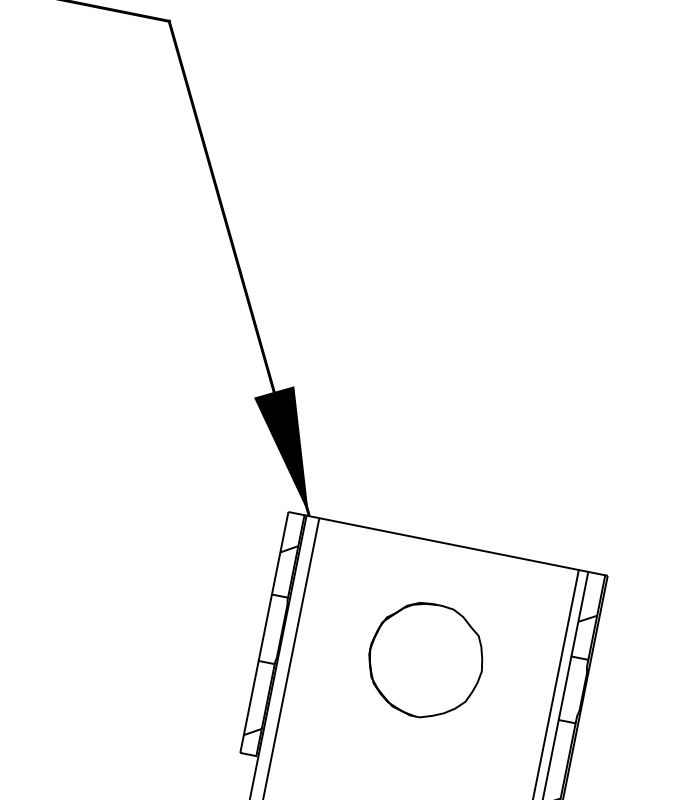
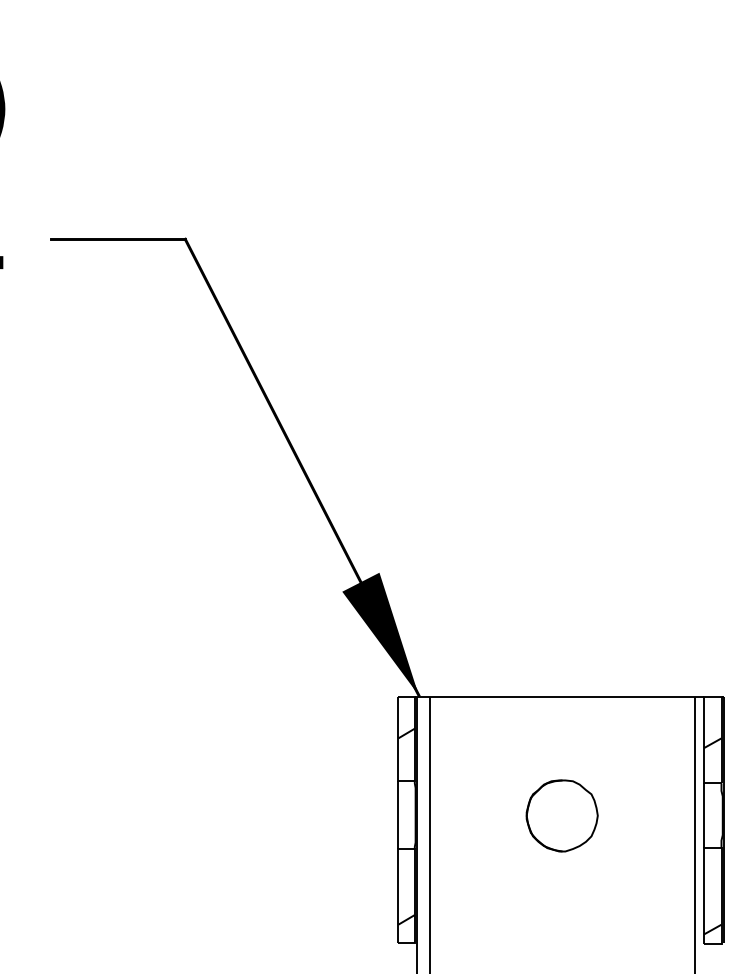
part: (425, 660) -> (561, 815), size x0.62

